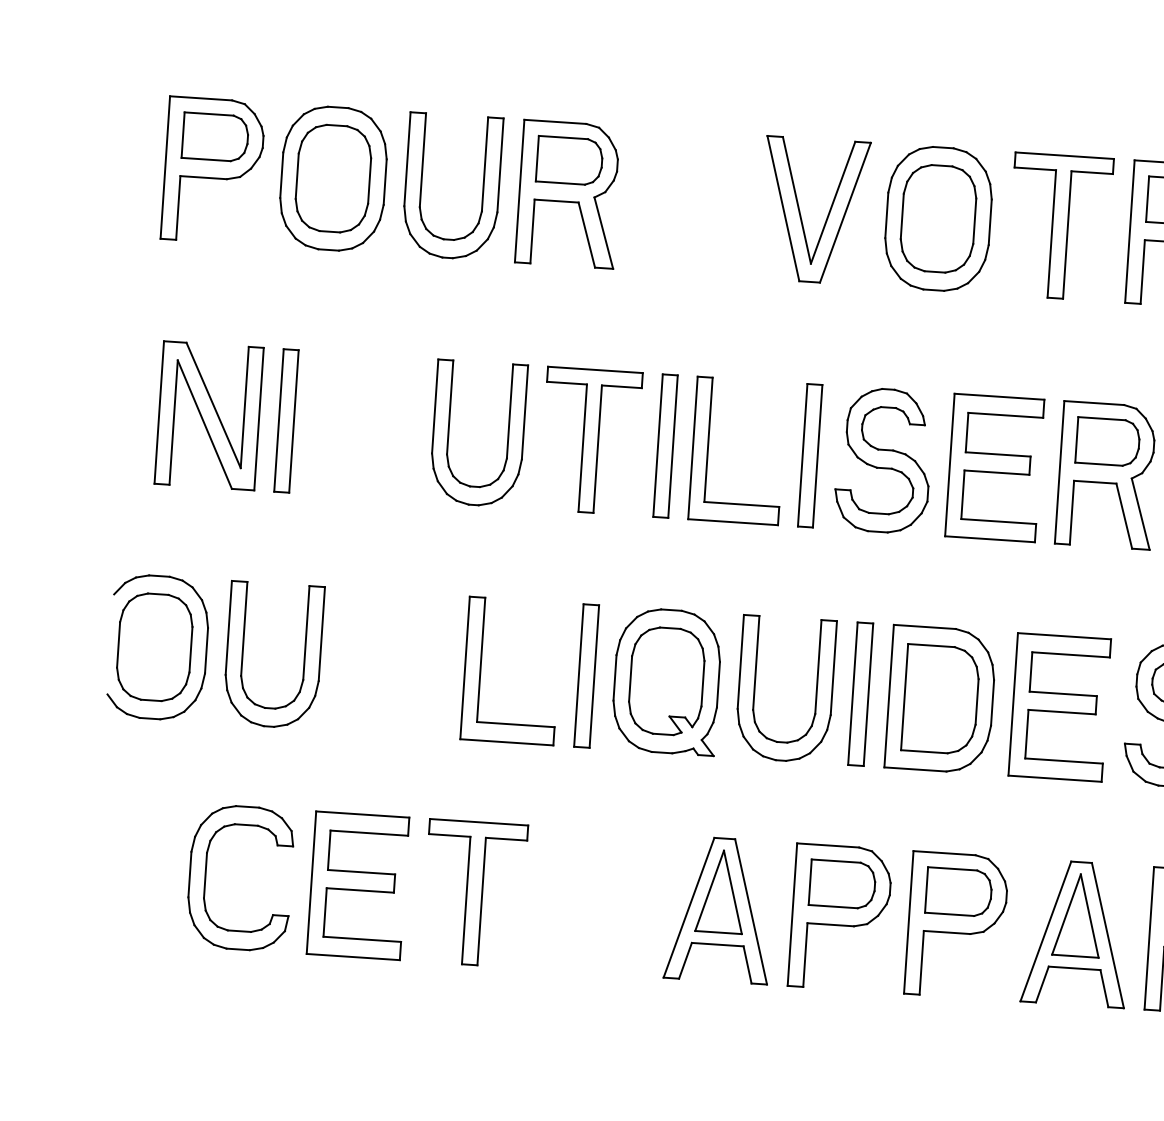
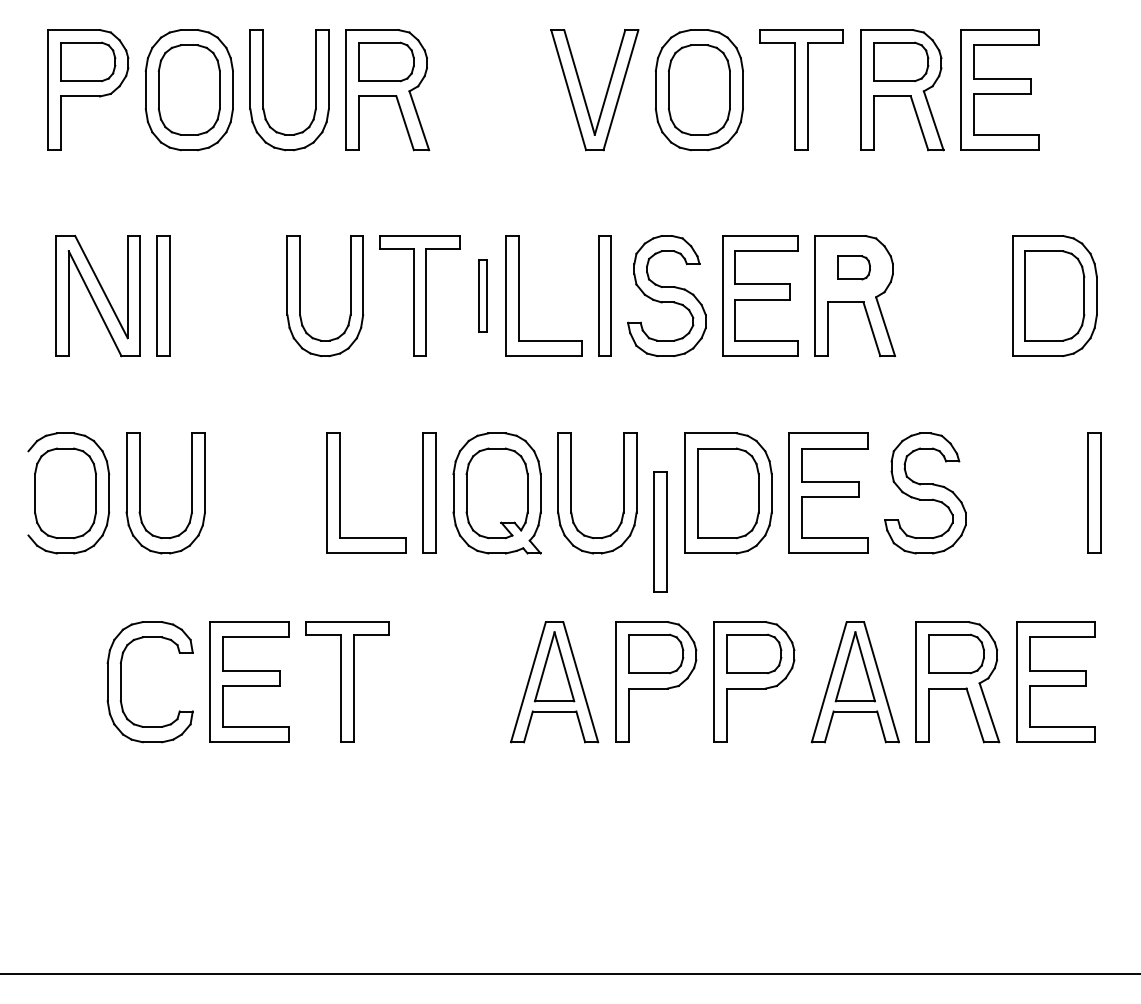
part: (1108, 441) -> (854, 267), size x0.6
part: (664, 445) -> (482, 295), size x0.6
part: (860, 693) -> (660, 531), moved

